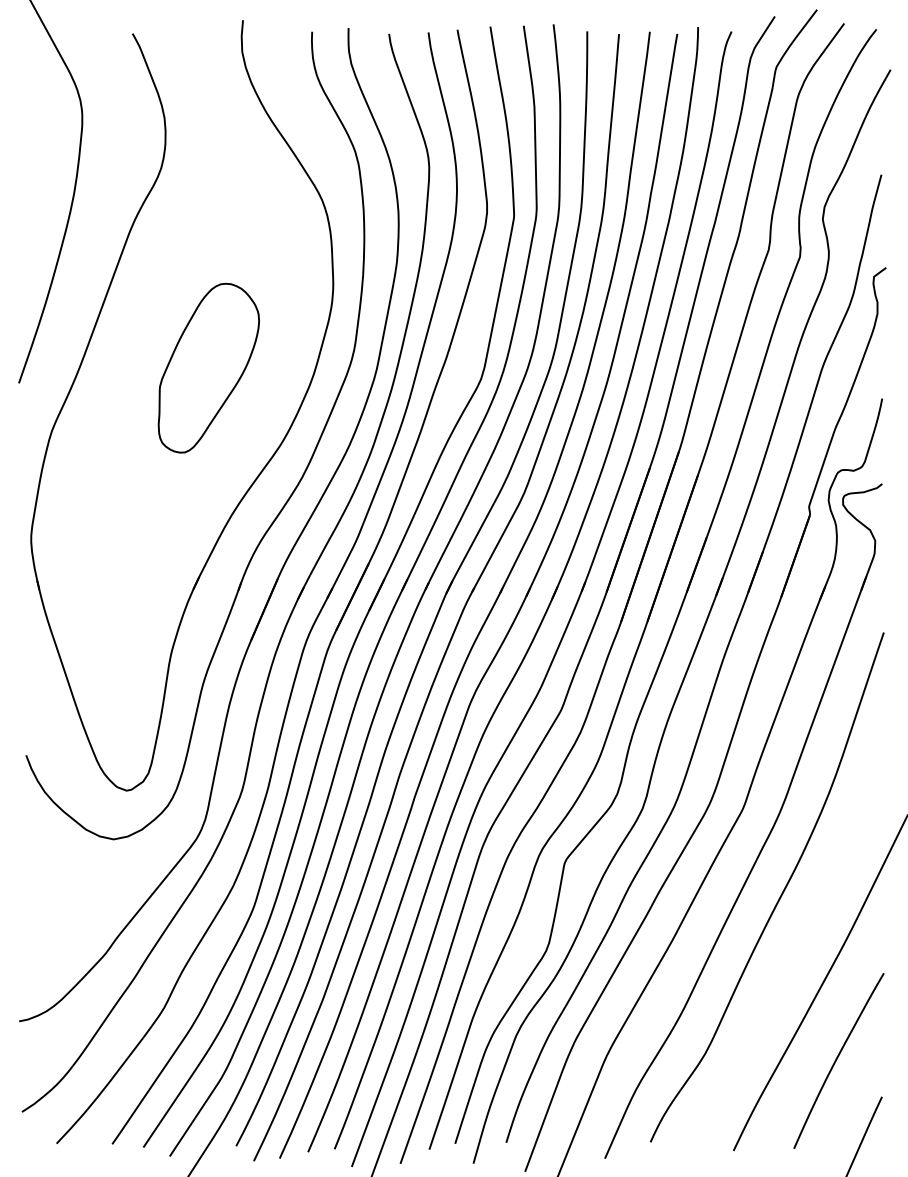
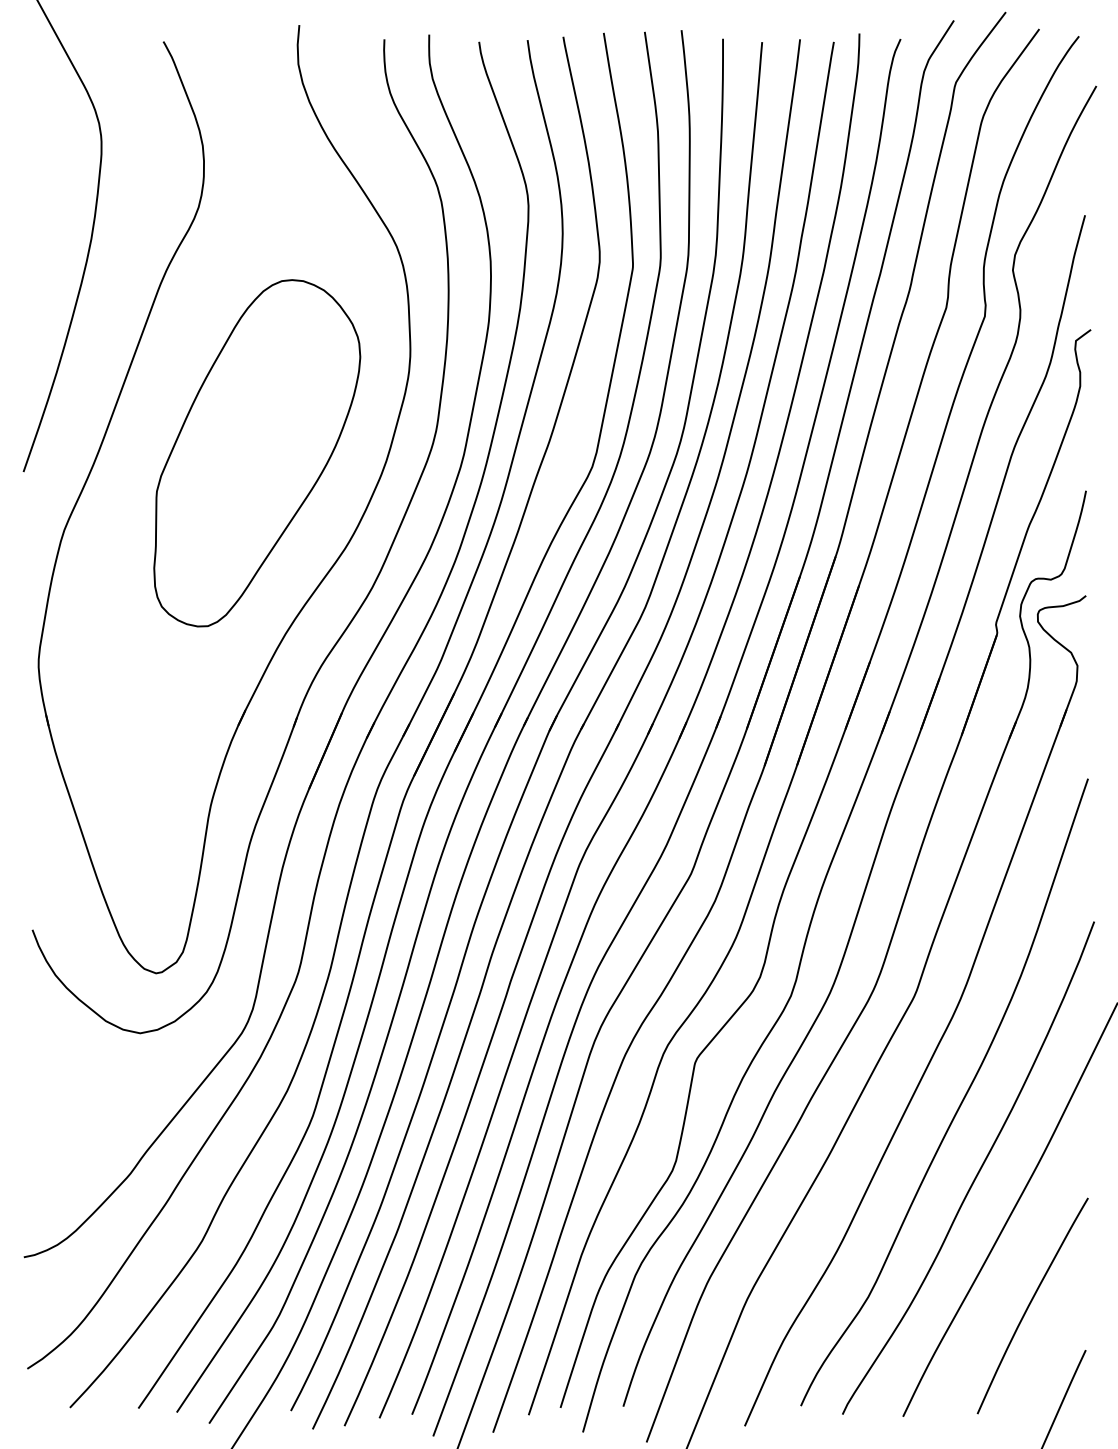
part: (209, 368) -> (257, 453), size x1.67
curve: (794, 952) -> (977, 1172), added

